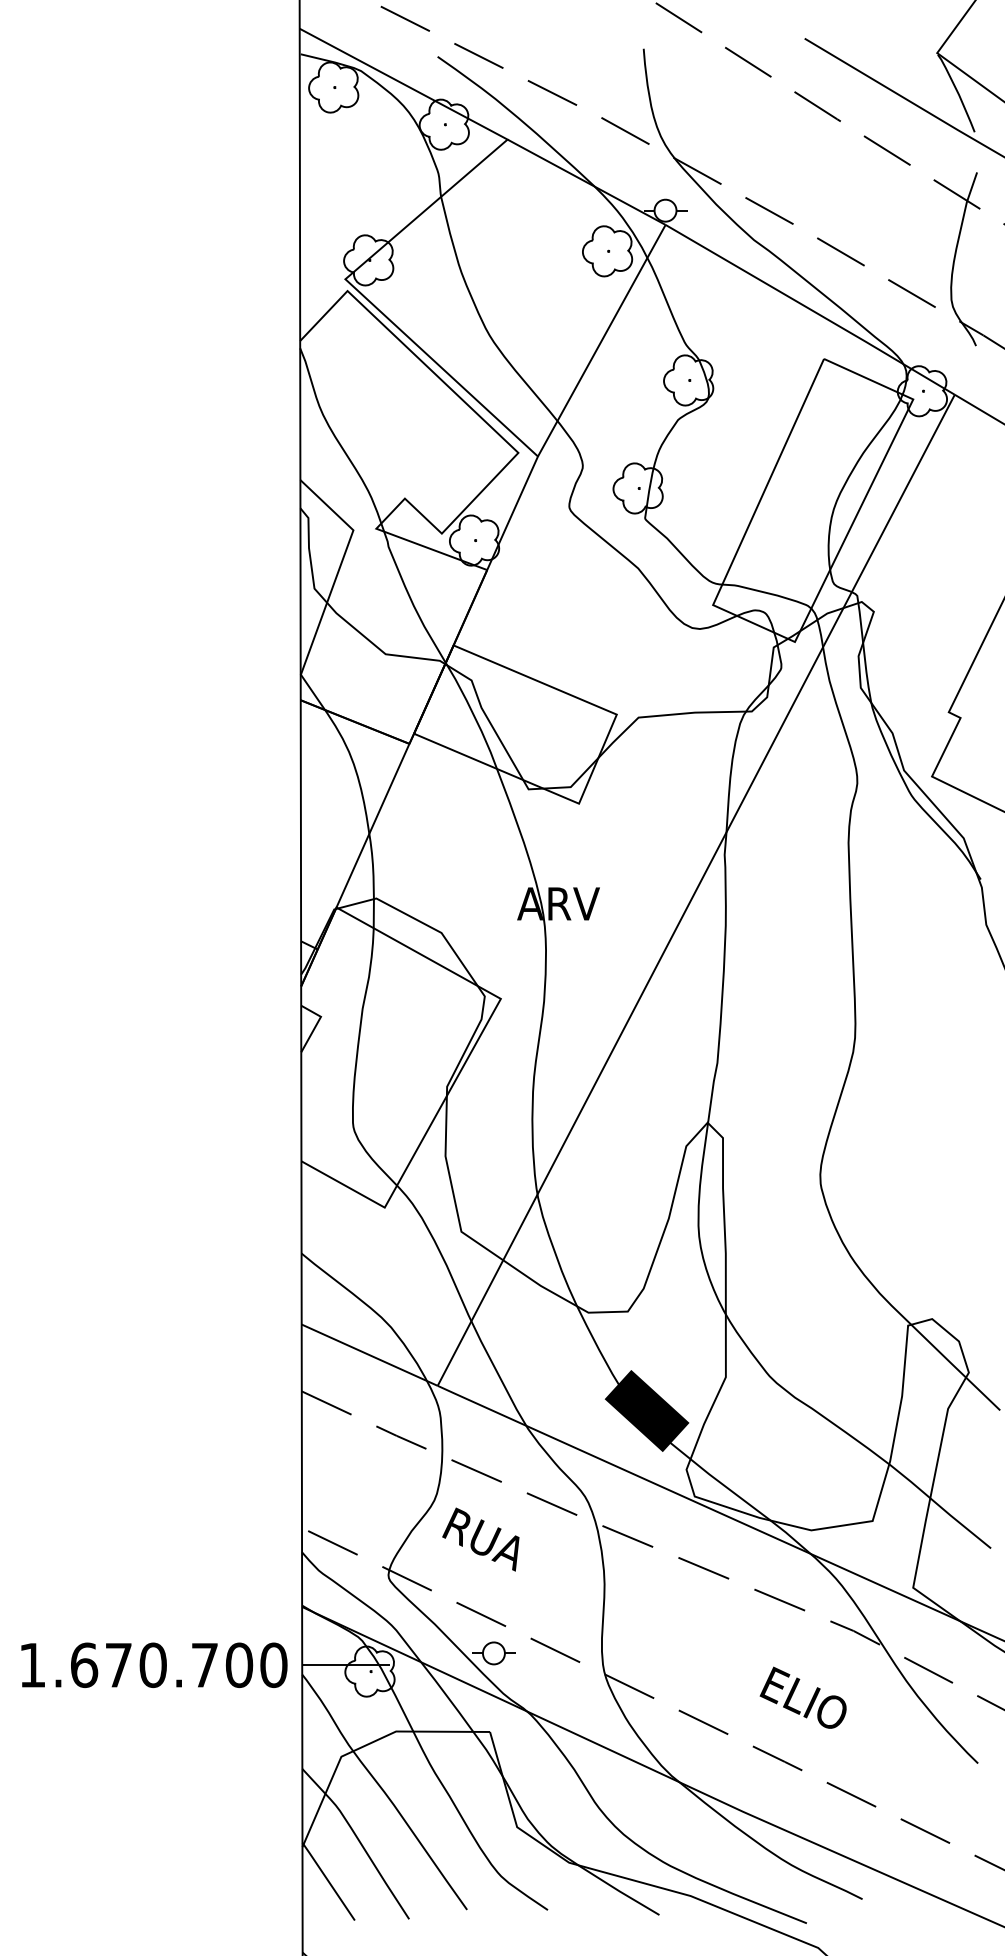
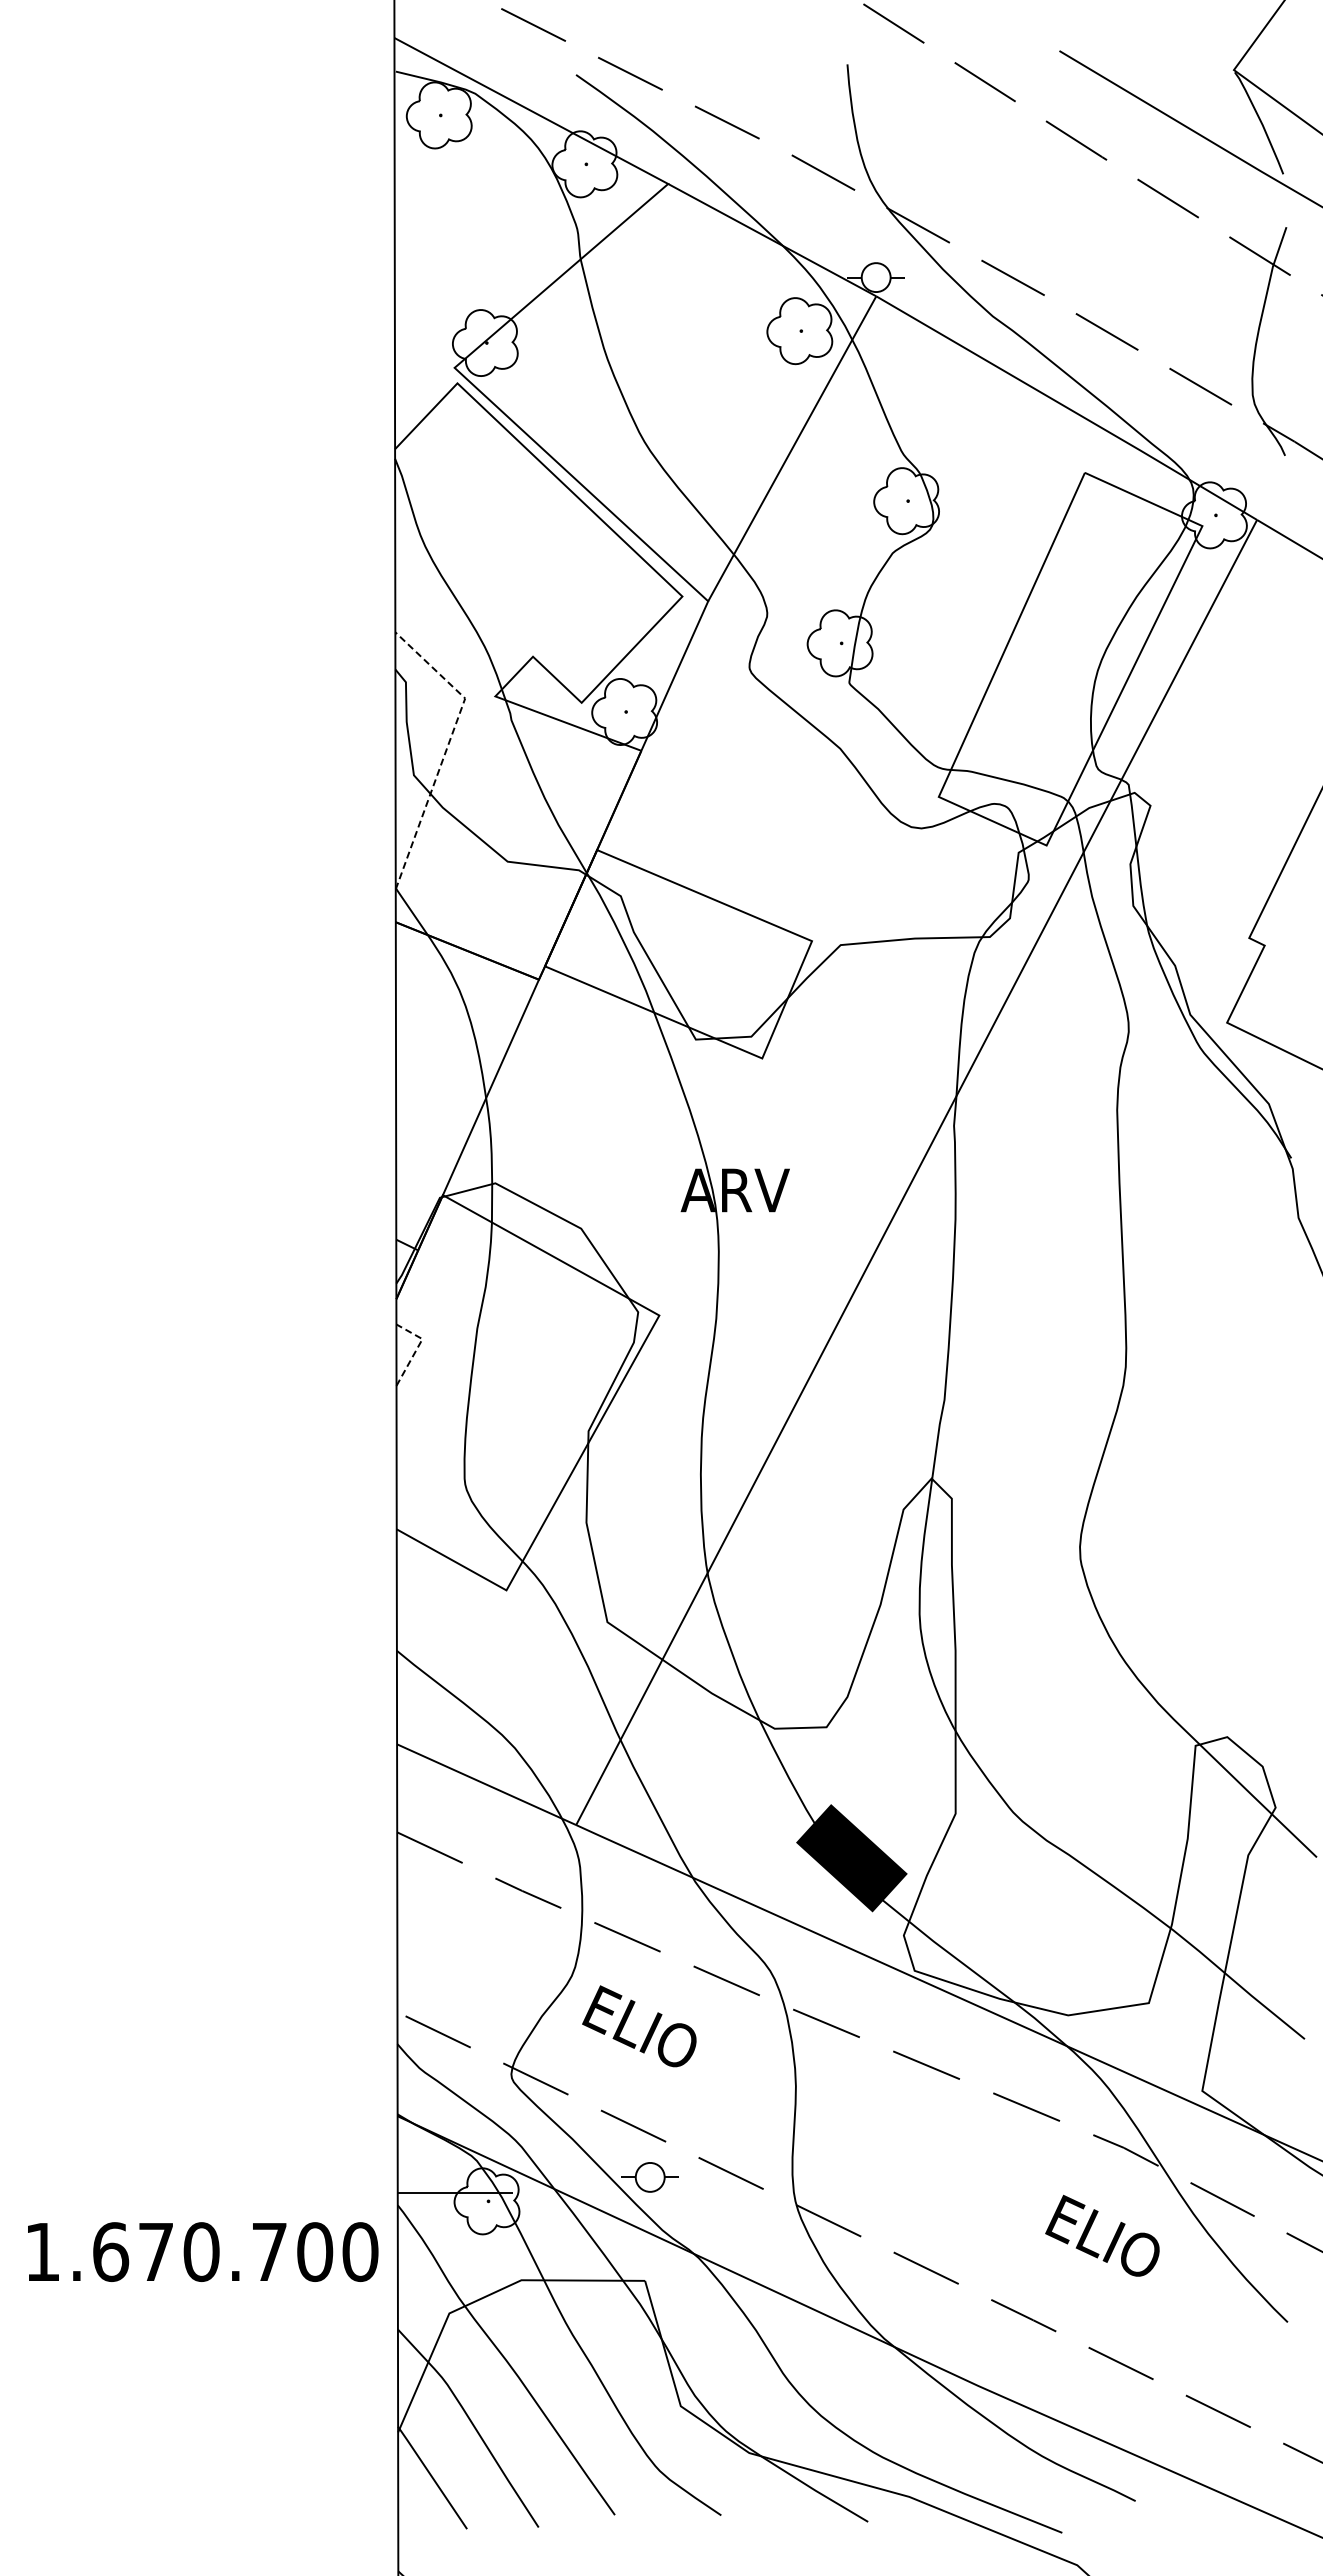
line: (339, 568) -> (447, 748), solid -> dashed
line: (317, 1023) -> (417, 1348), solid -> dashed
text: (487, 1541) -> (641, 2030), RUA -> ELIO
text: (154, 1664) -> (203, 2251), moved
text: (803, 1697) -> (1102, 2235), moved

